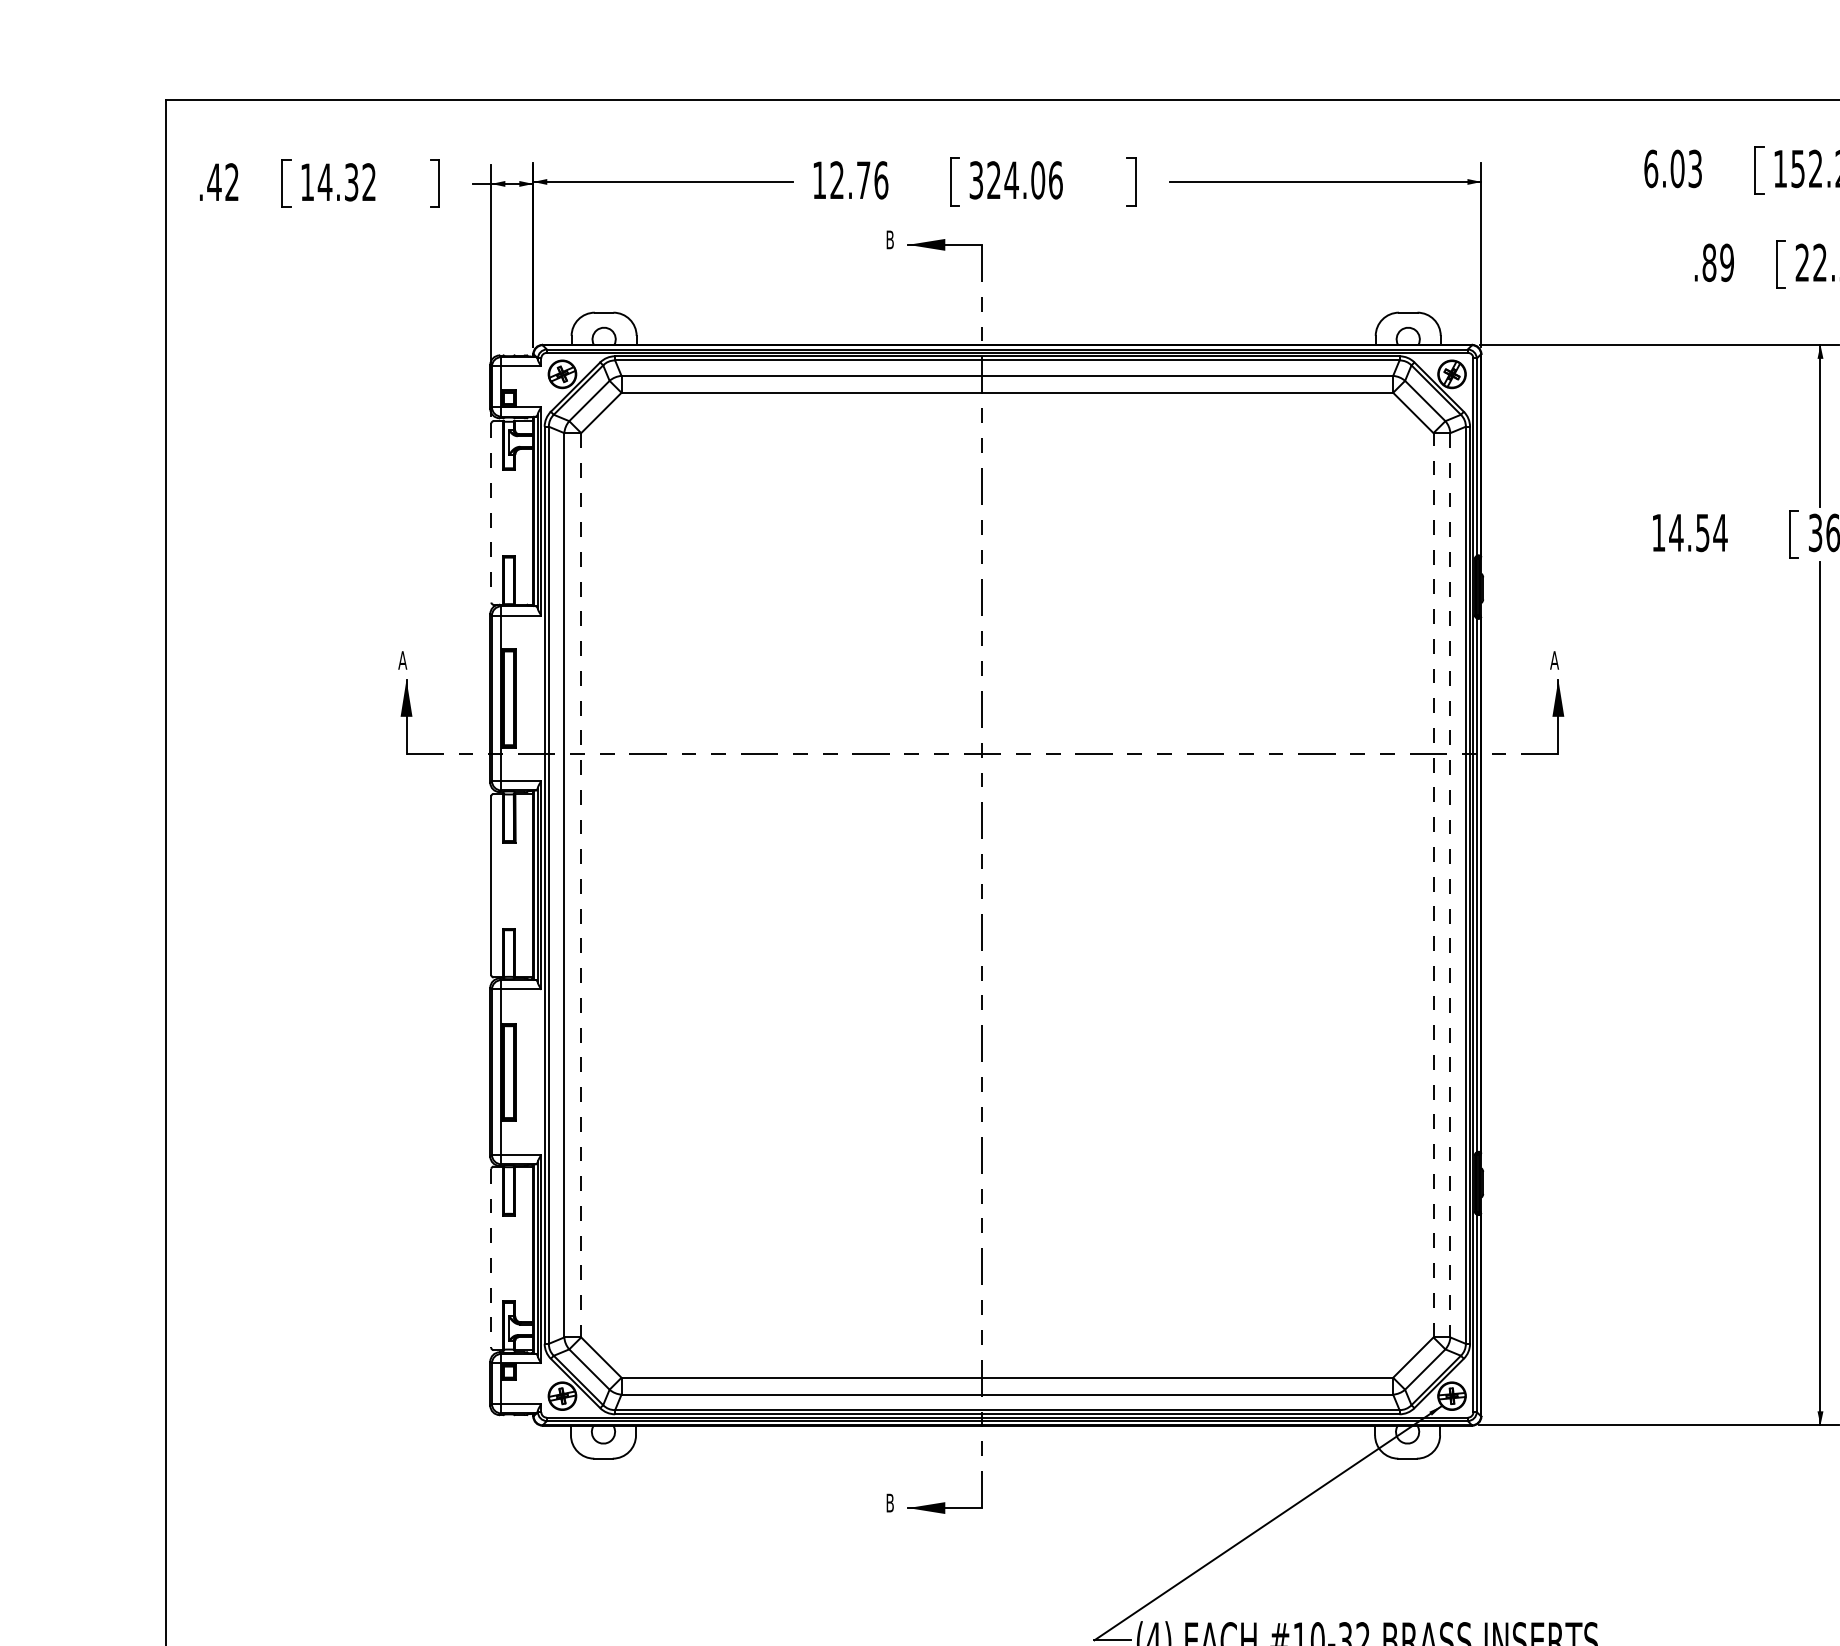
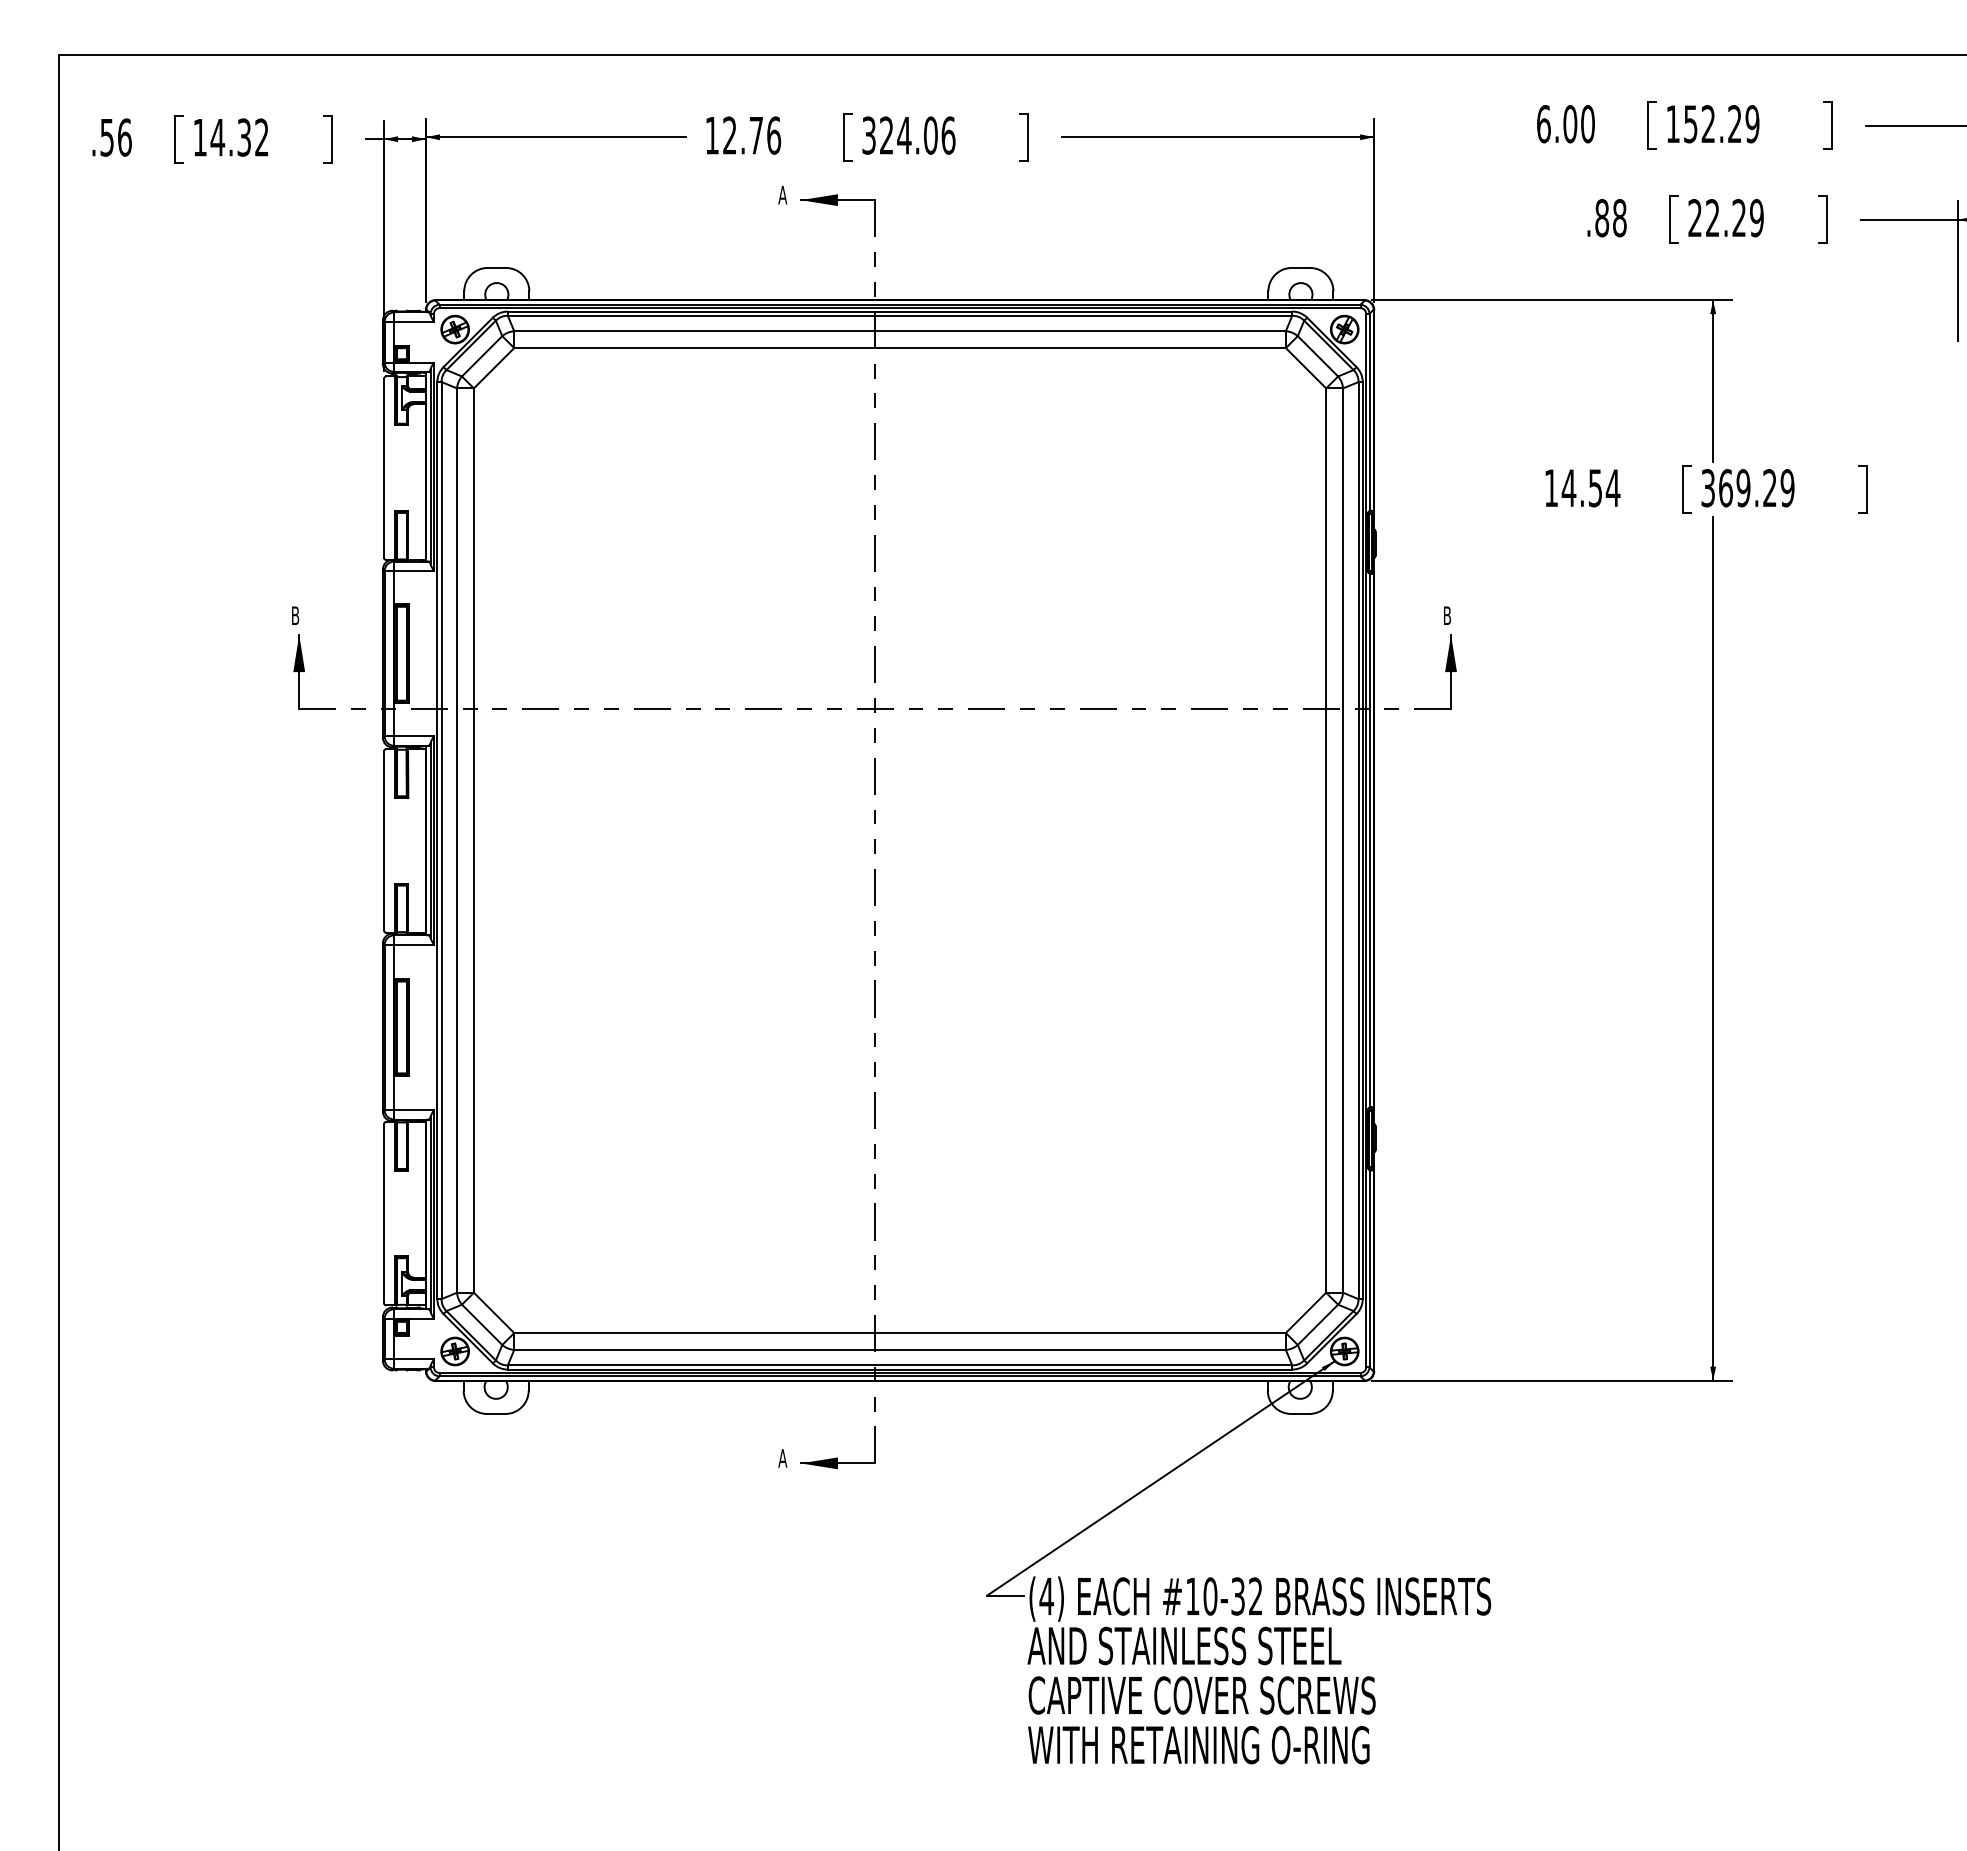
text: (1694, 169) -> (1587, 124), 6.03 -> 6.00
text: (222, 182) -> (115, 137), .42 -> .56
text: (889, 240) -> (782, 195), B -> A
text: (1726, 263) -> (1619, 218), .89 -> .88
line: (491, 513) -> (384, 468), dashed -> solid
text: (402, 660) -> (295, 615), A -> B
text: (1553, 660) -> (1446, 615), A -> B
line: (1433, 885) -> (1326, 840), dashed -> solid
line: (580, 886) -> (473, 841), dashed -> solid
line: (1450, 886) -> (1343, 841), dashed -> solid
line: (491, 1258) -> (384, 1213), dashed -> solid
text: (889, 1503) -> (782, 1458), B -> A

